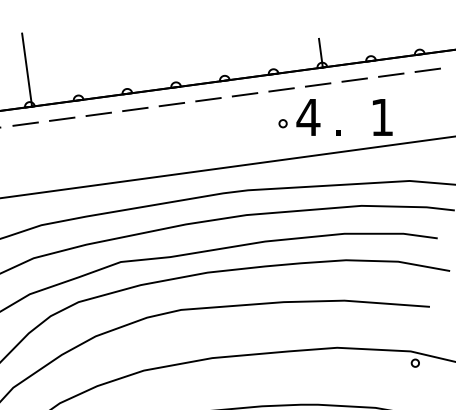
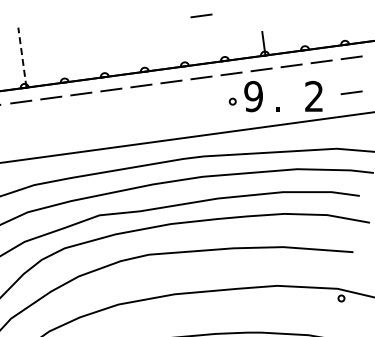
line: (245, 18) -> (201, 15), added
line: (27, 69) -> (22, 57), solid -> dashed
line: (427, 112) -> (351, 92), added
text: (381, 116) -> (313, 95), 1 -> 2
text: (308, 117) -> (253, 96), 4 -> 9

